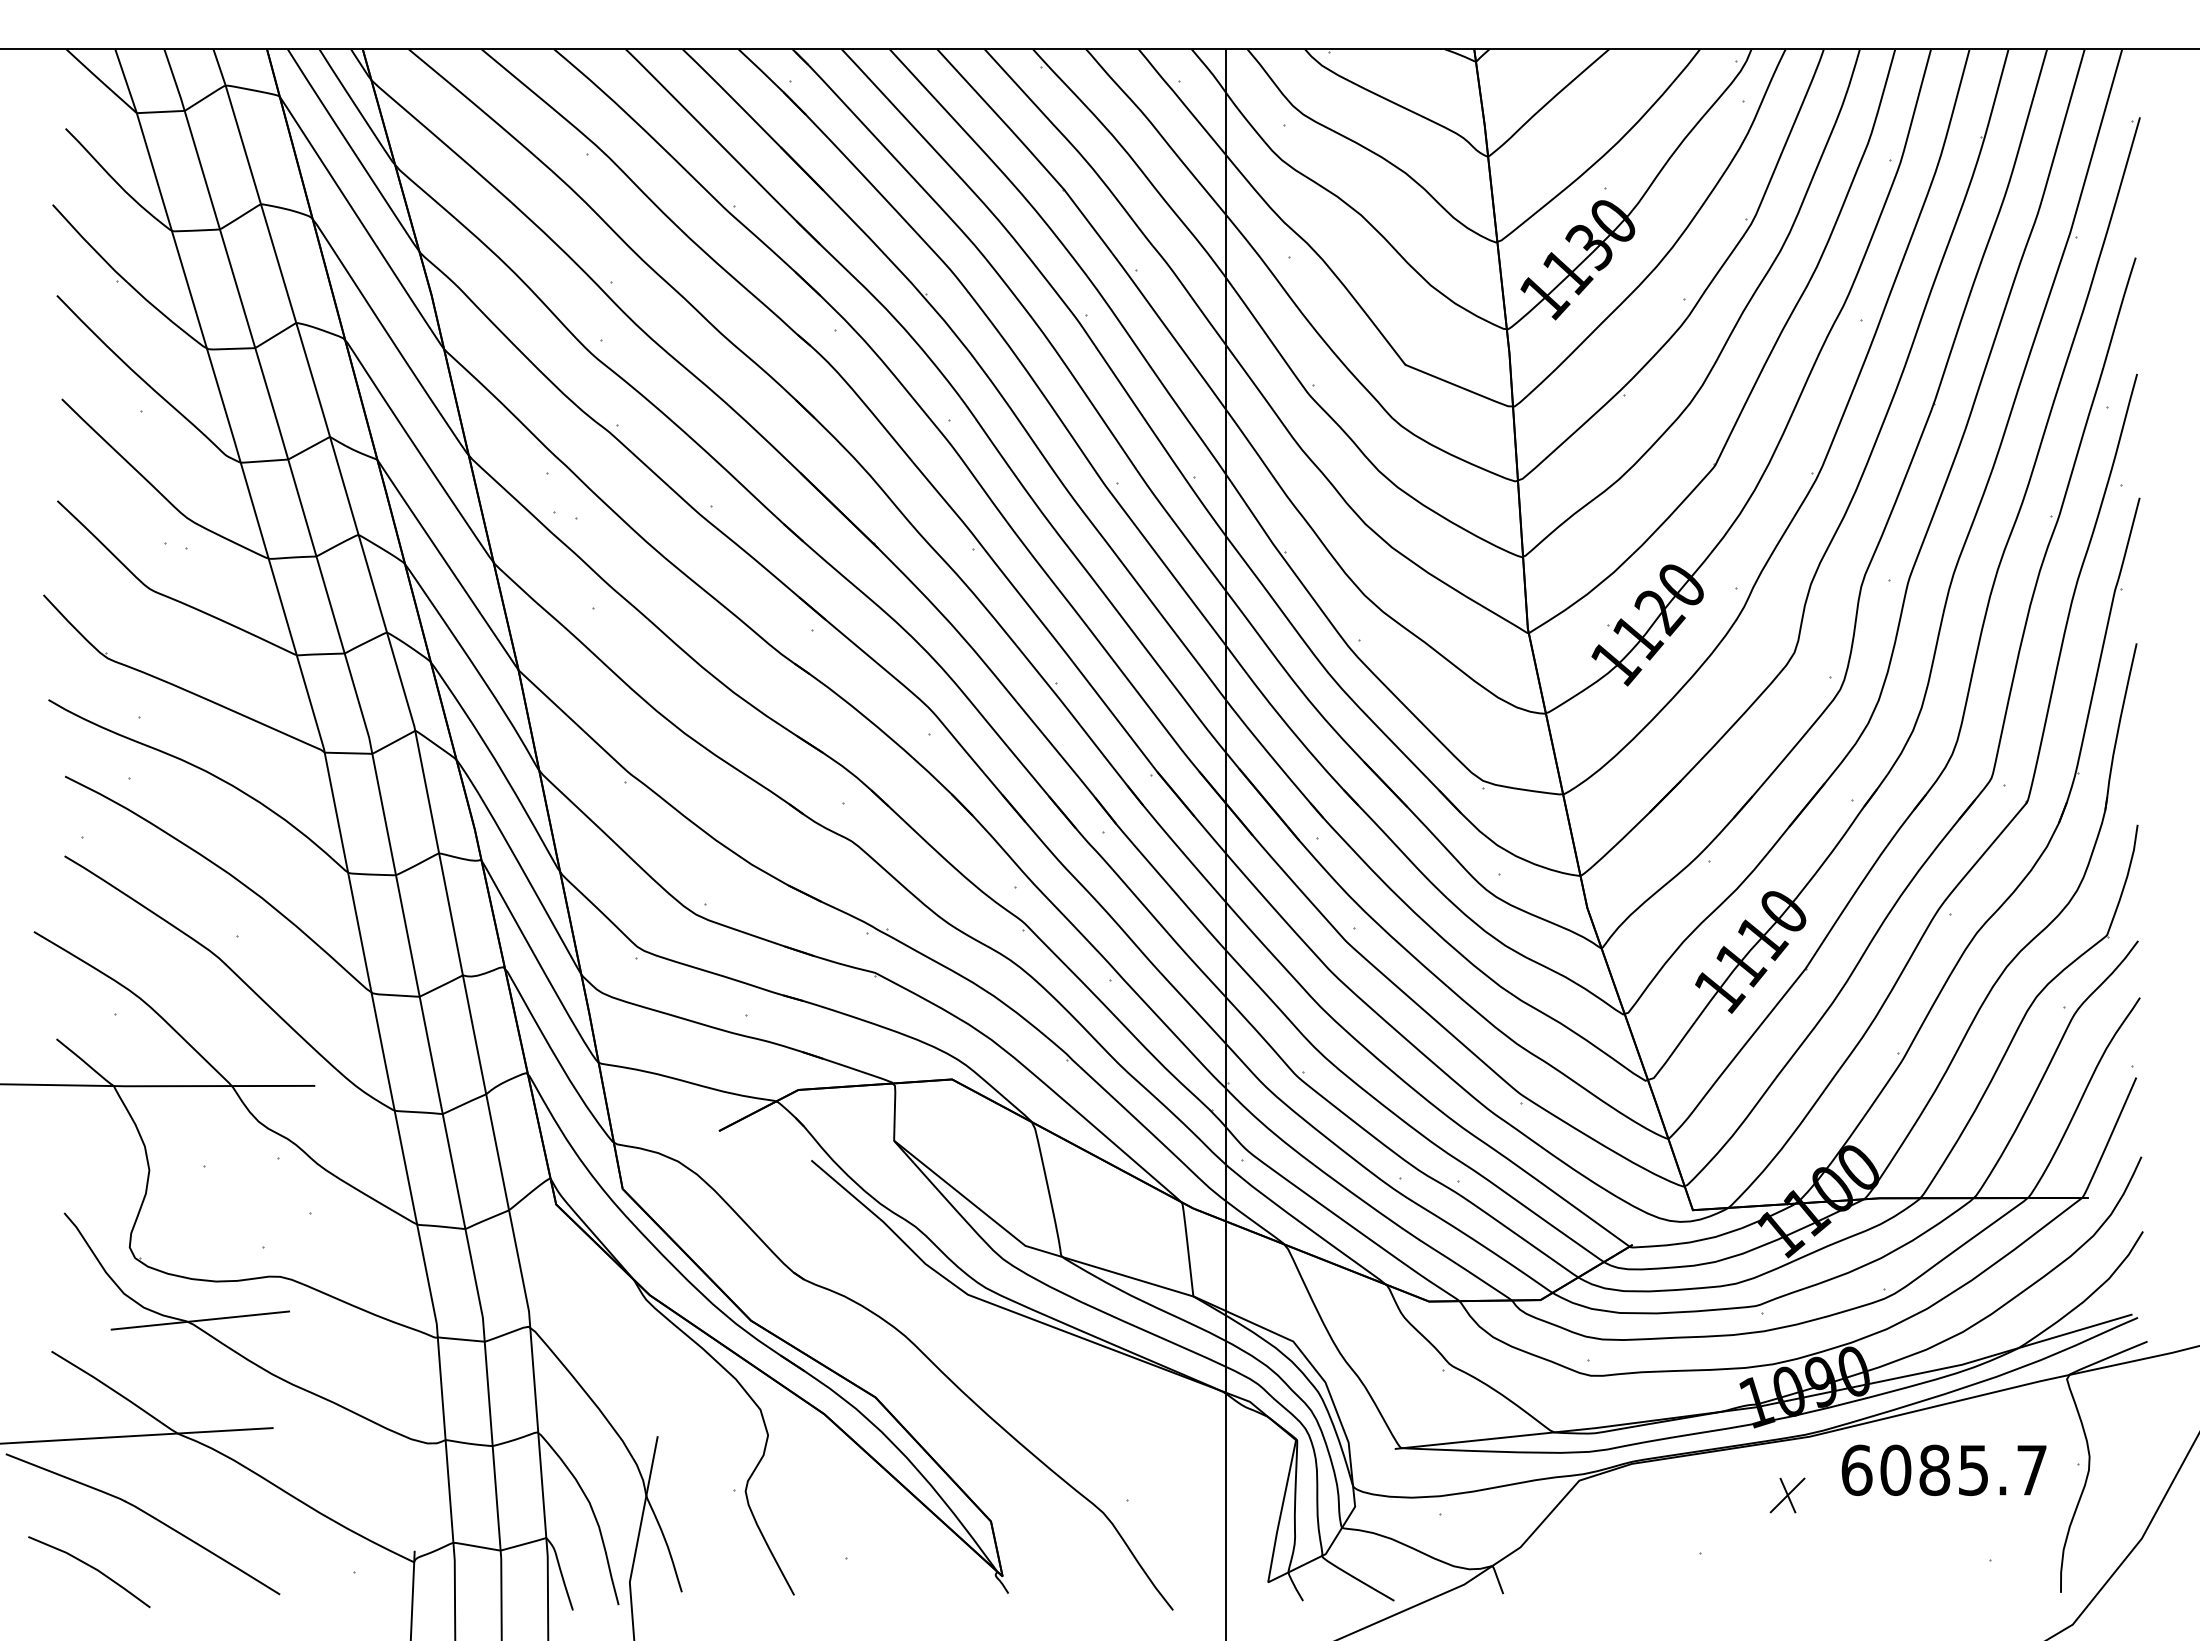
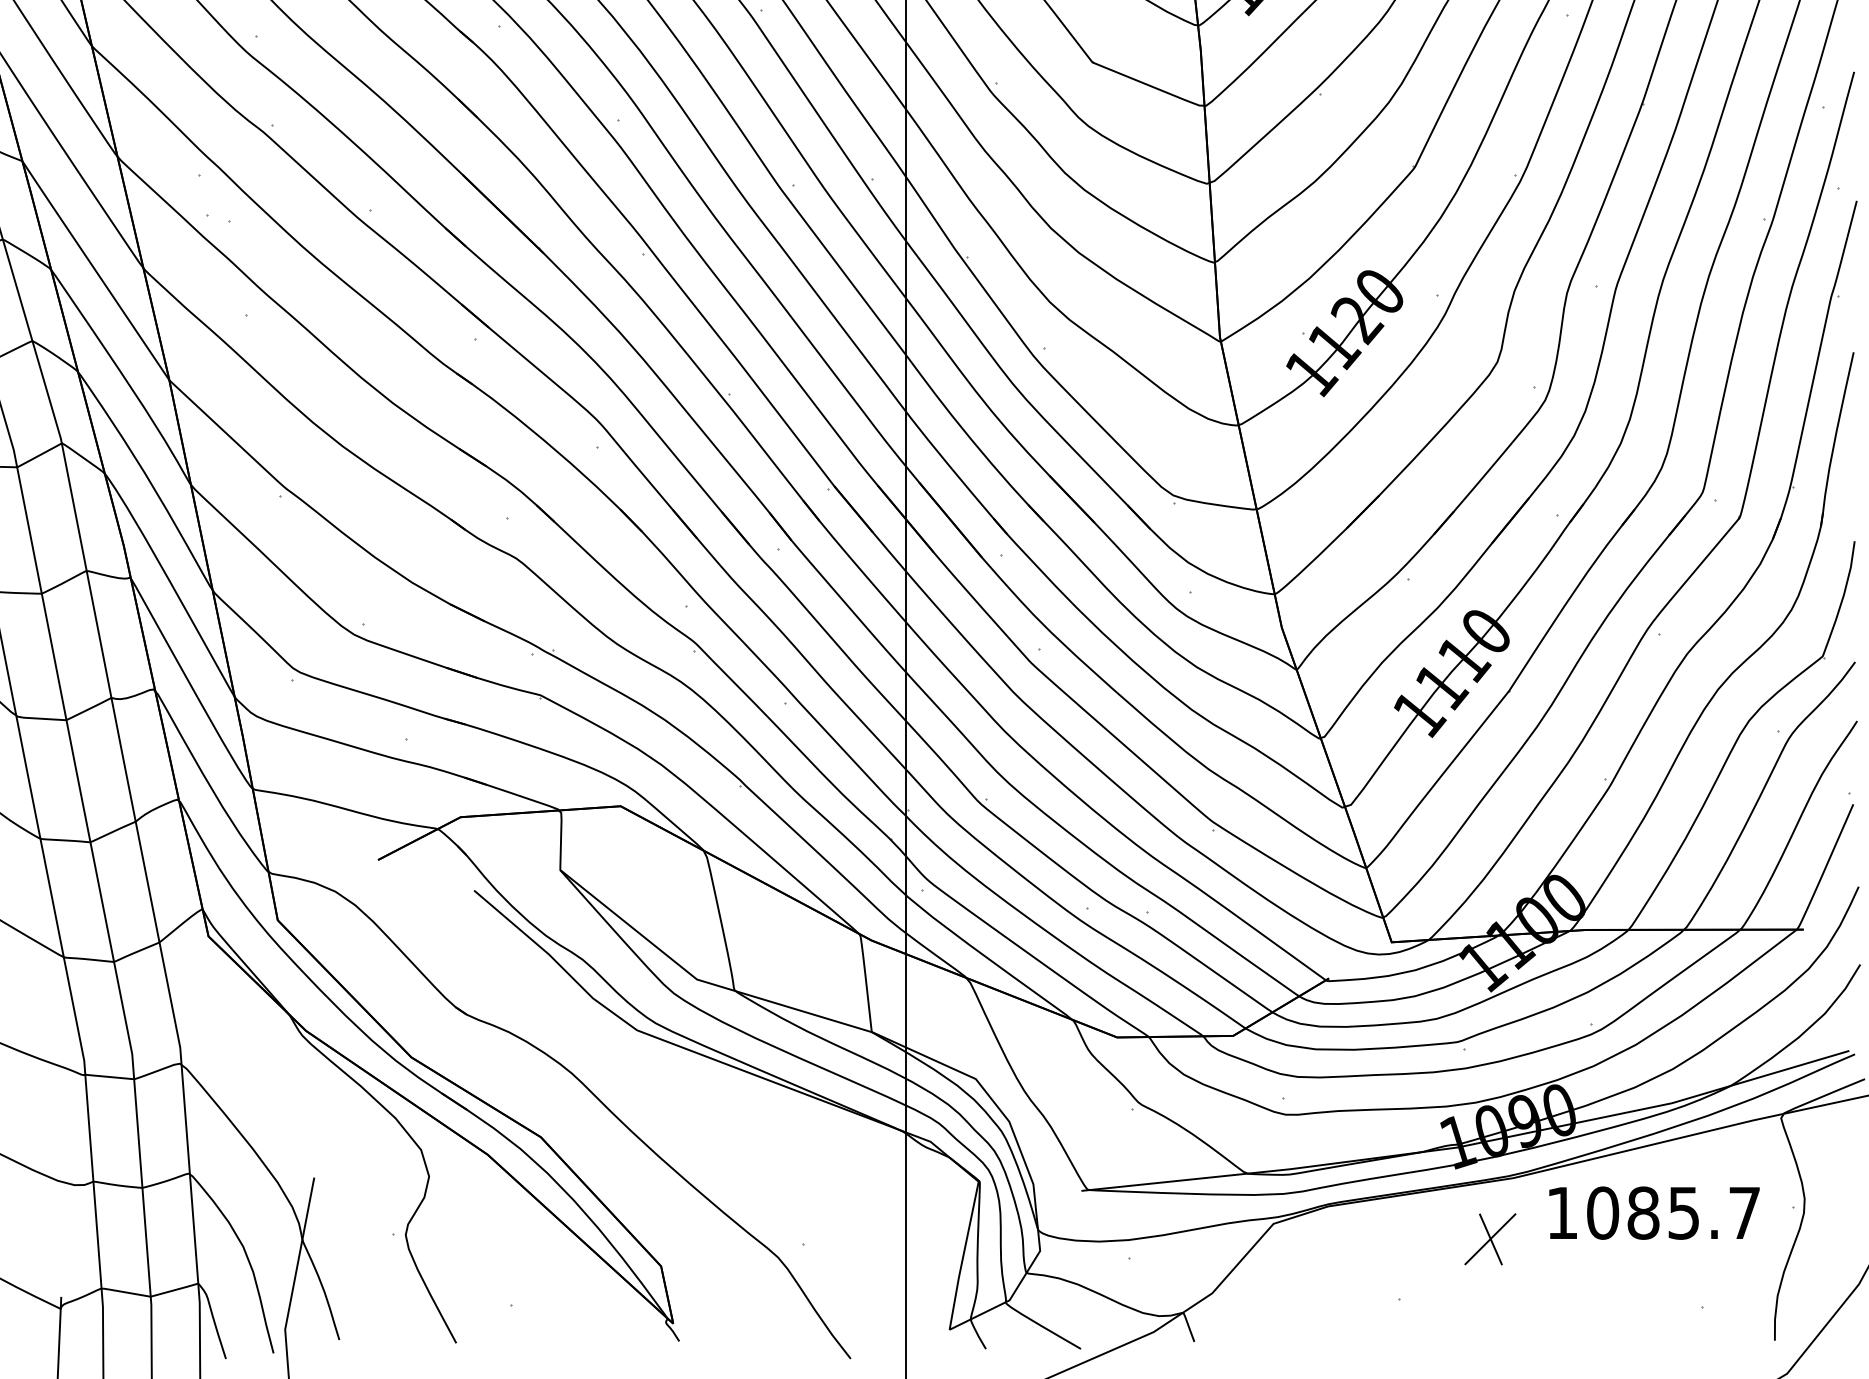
text: (1856, 1470) -> (1562, 1213), 6085.7 -> 1085.7
part: (1787, 1495) -> (1490, 1239), size x1.43

